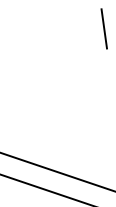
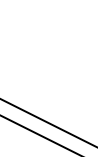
line: (104, 28) -> (90, 23), removed

